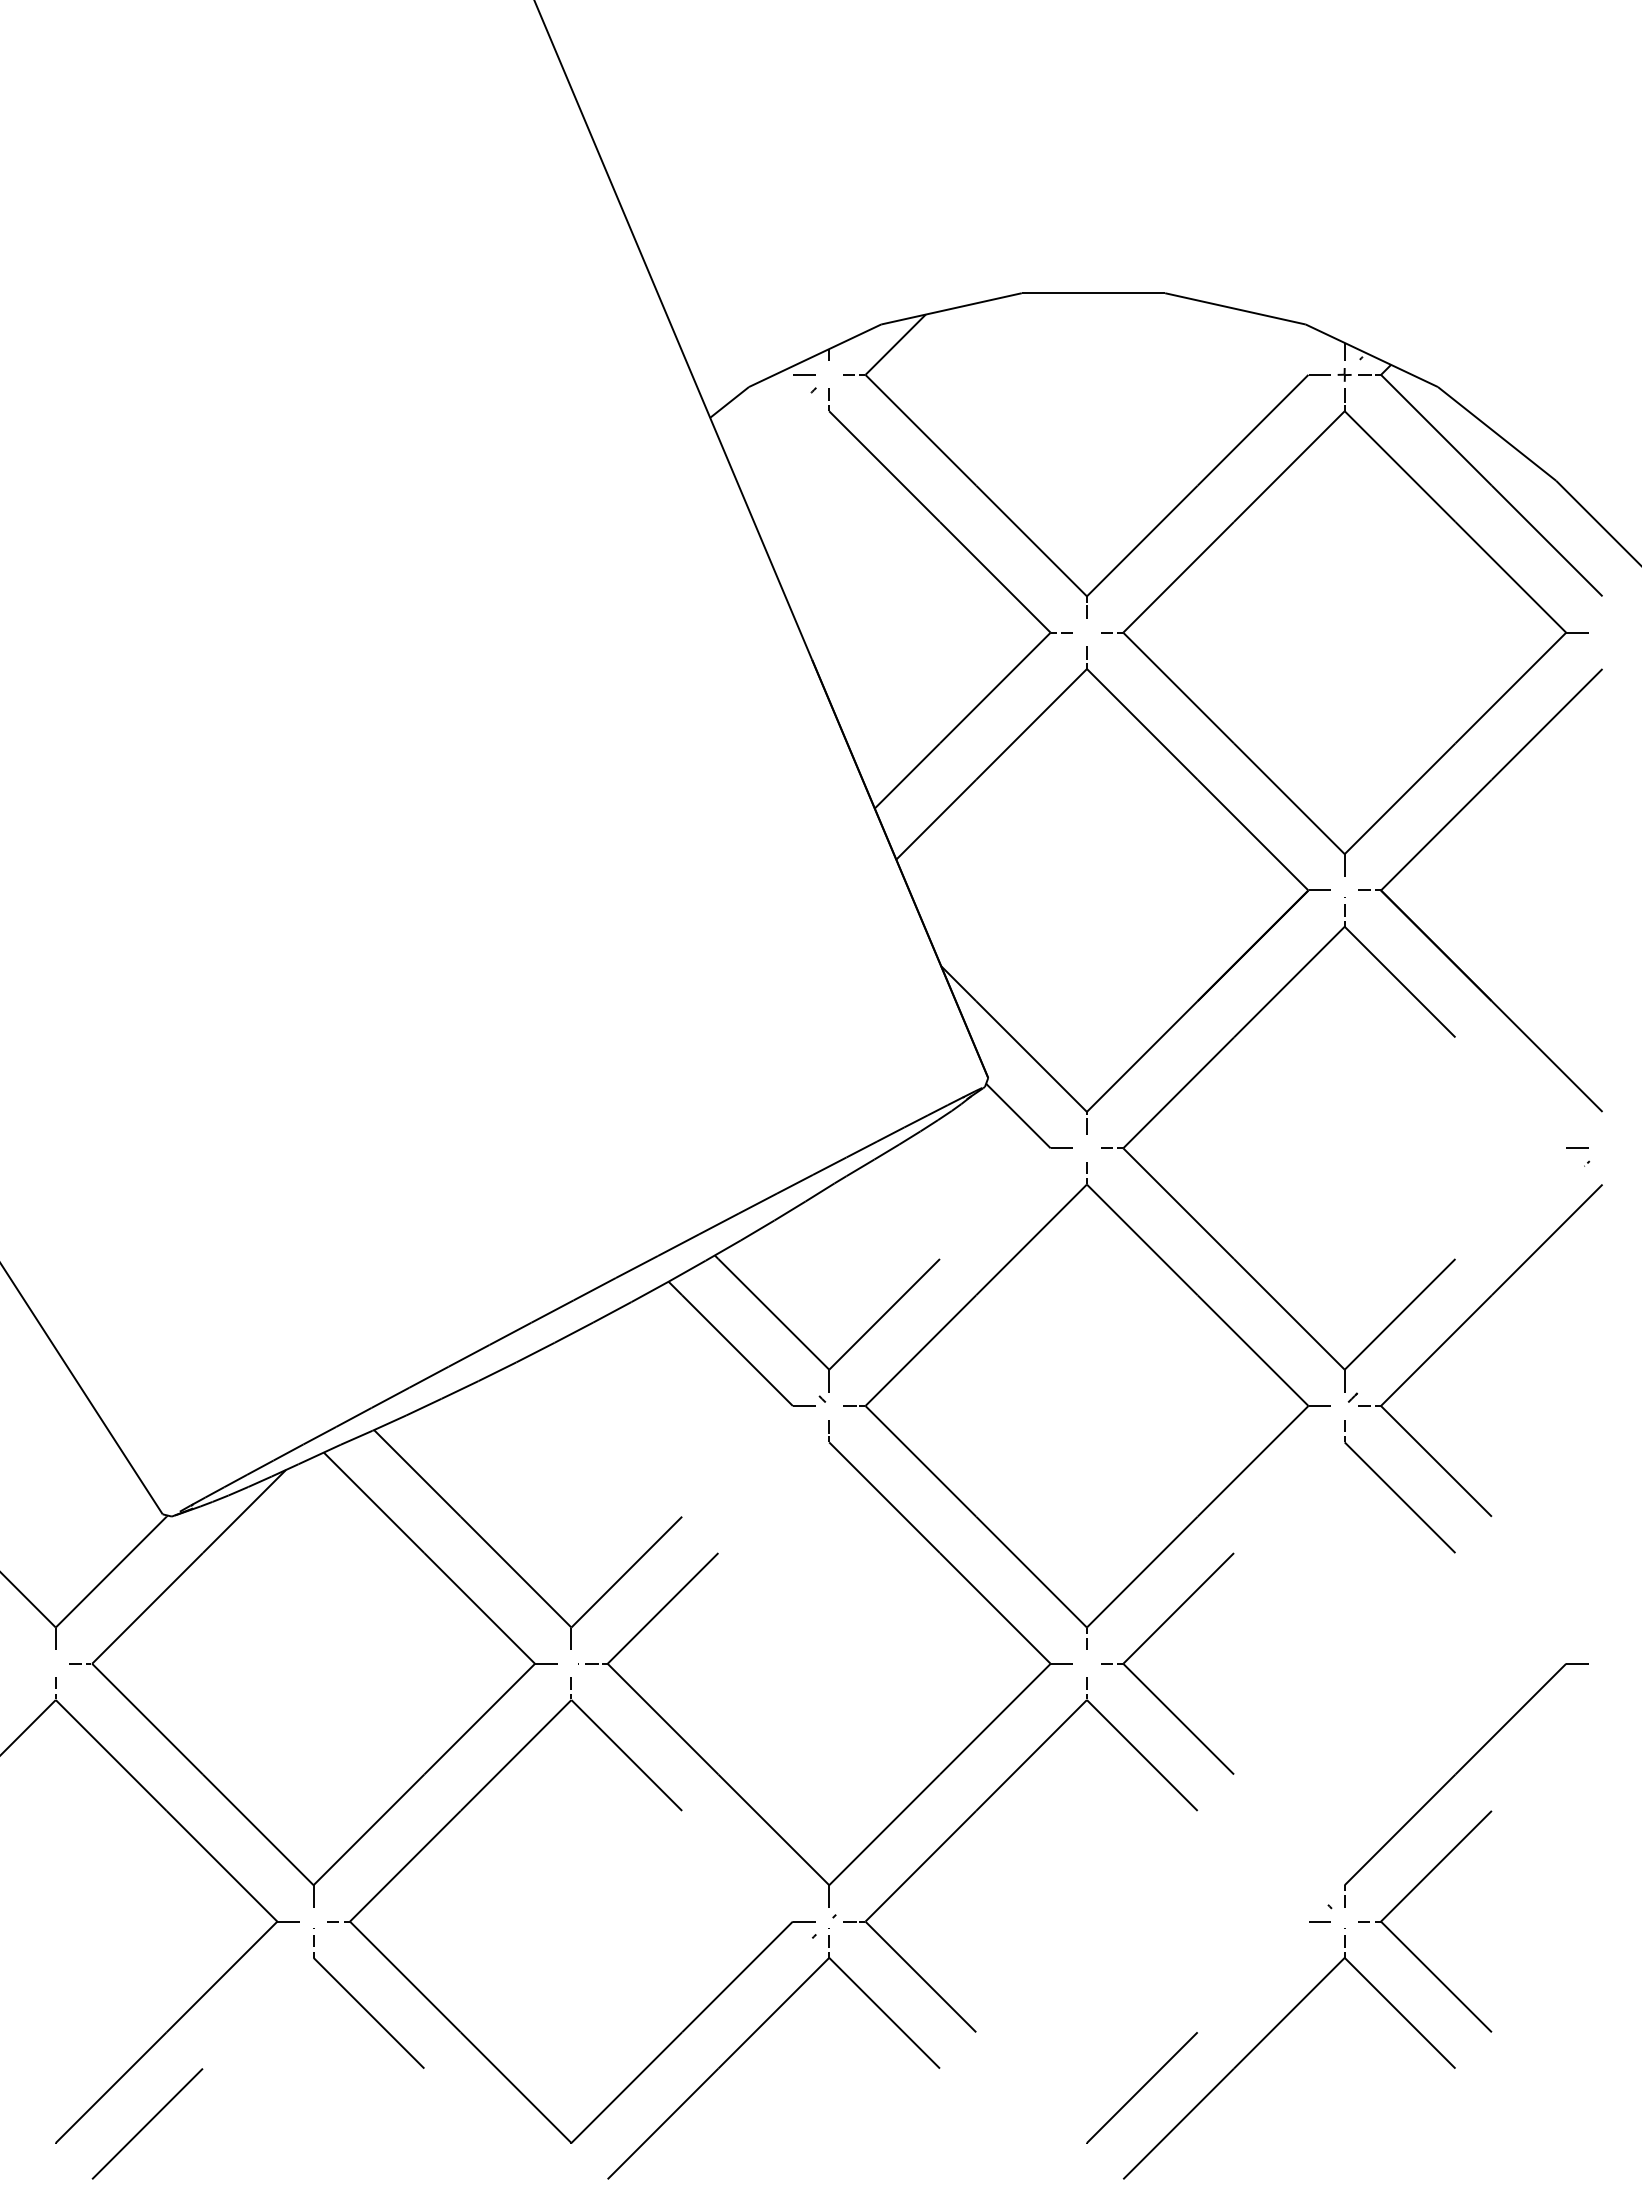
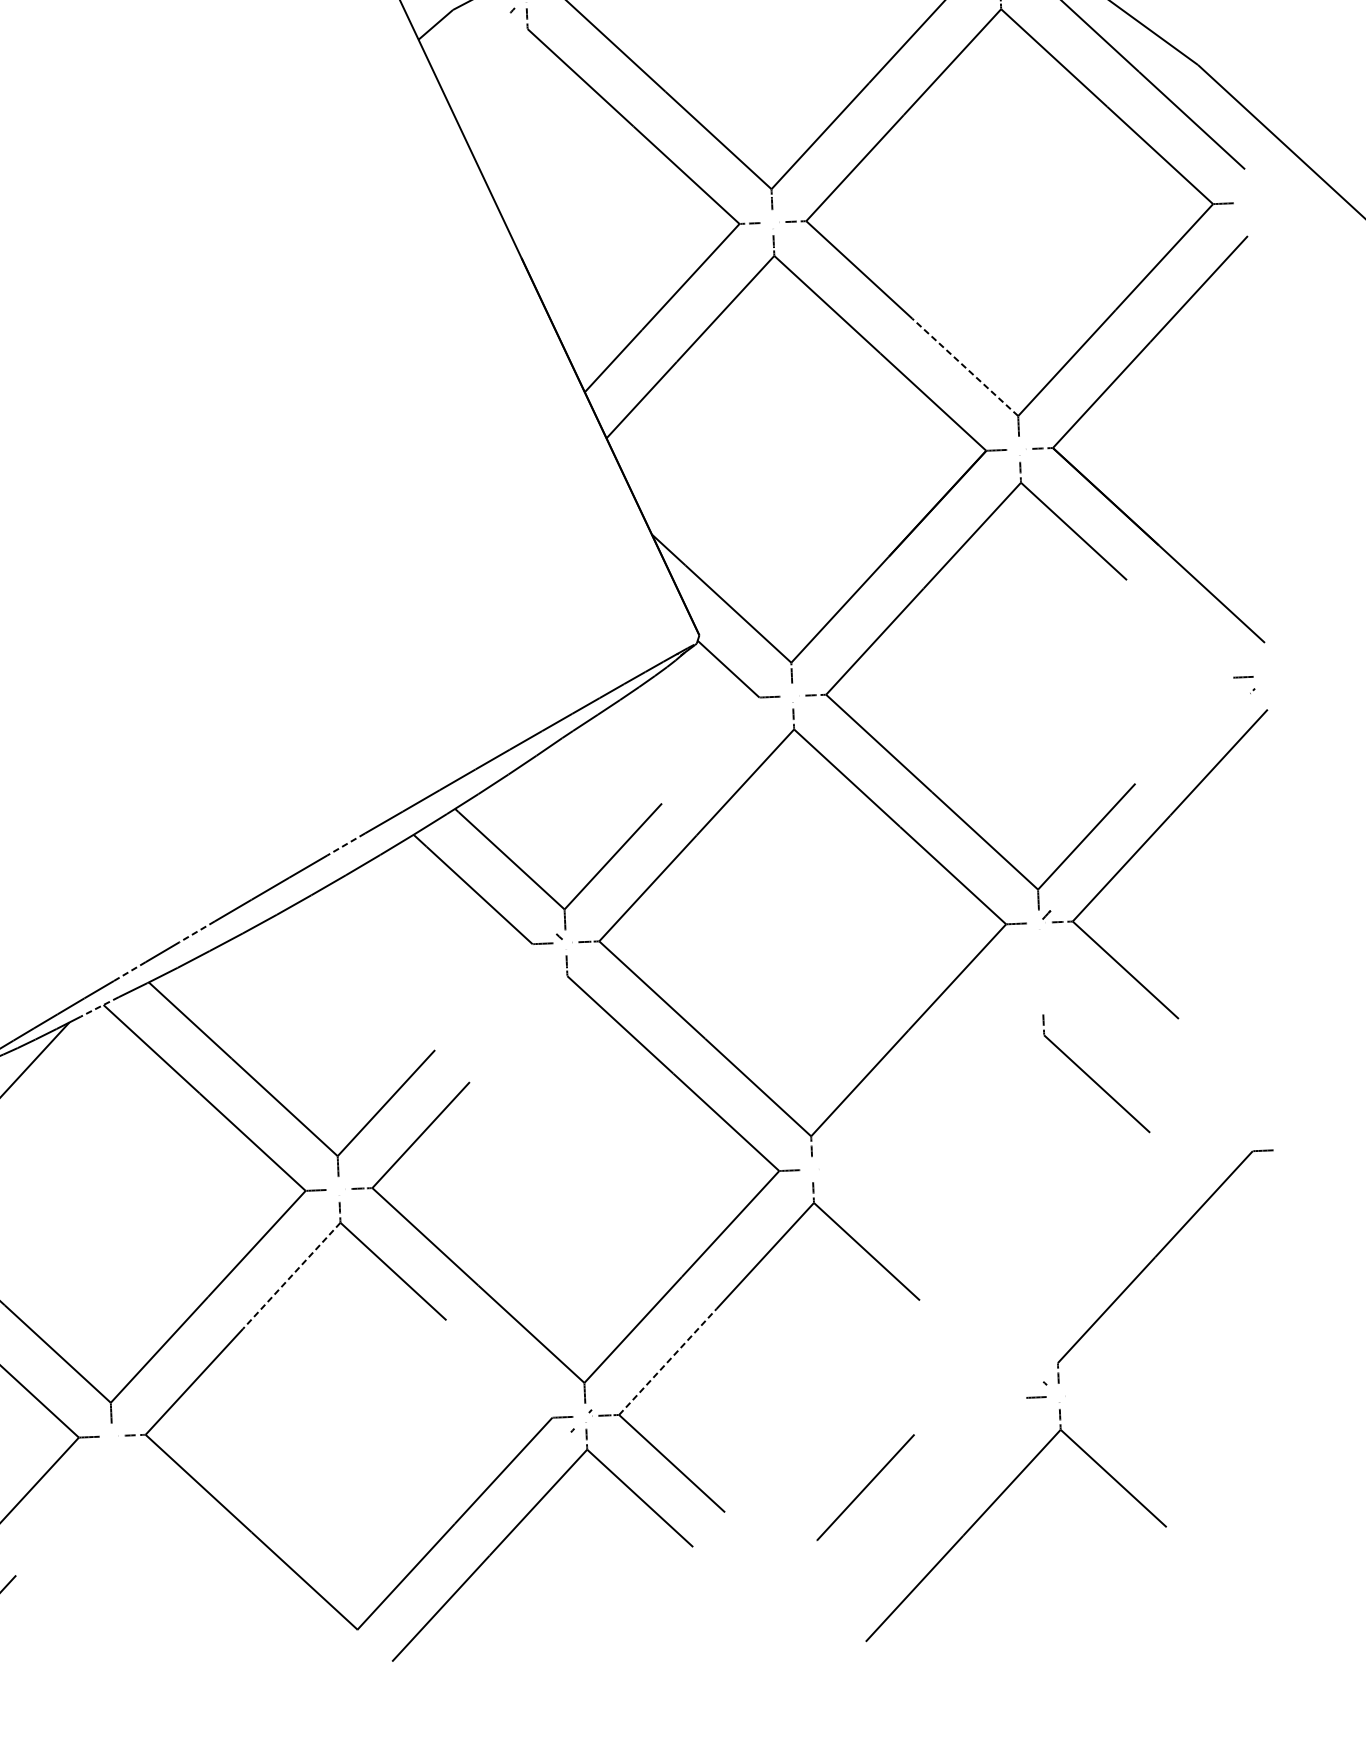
line: (1289, 798) -> (965, 367), solid -> dashed
line: (594, 1289) -> (345, 844), solid -> dashed
line: (428, 1377) -> (196, 932), solid -> dashed
line: (353, 1417) -> (129, 971), solid -> dashed
line: (319, 1454) -> (99, 1006), solid -> dashed
part: (1394, 1490) -> (1091, 1077), moved
part: (1146, 1641) -> (866, 1146), removed
line: (515, 1755) -> (291, 1275), solid -> dashed
line: (921, 1865) -> (668, 1361), solid -> dashed
part: (1404, 1899) -> (1113, 1373), removed
part: (361, 2004) -> (159, 1510), removed
line: (1141, 2087) -> (865, 1487), moved

